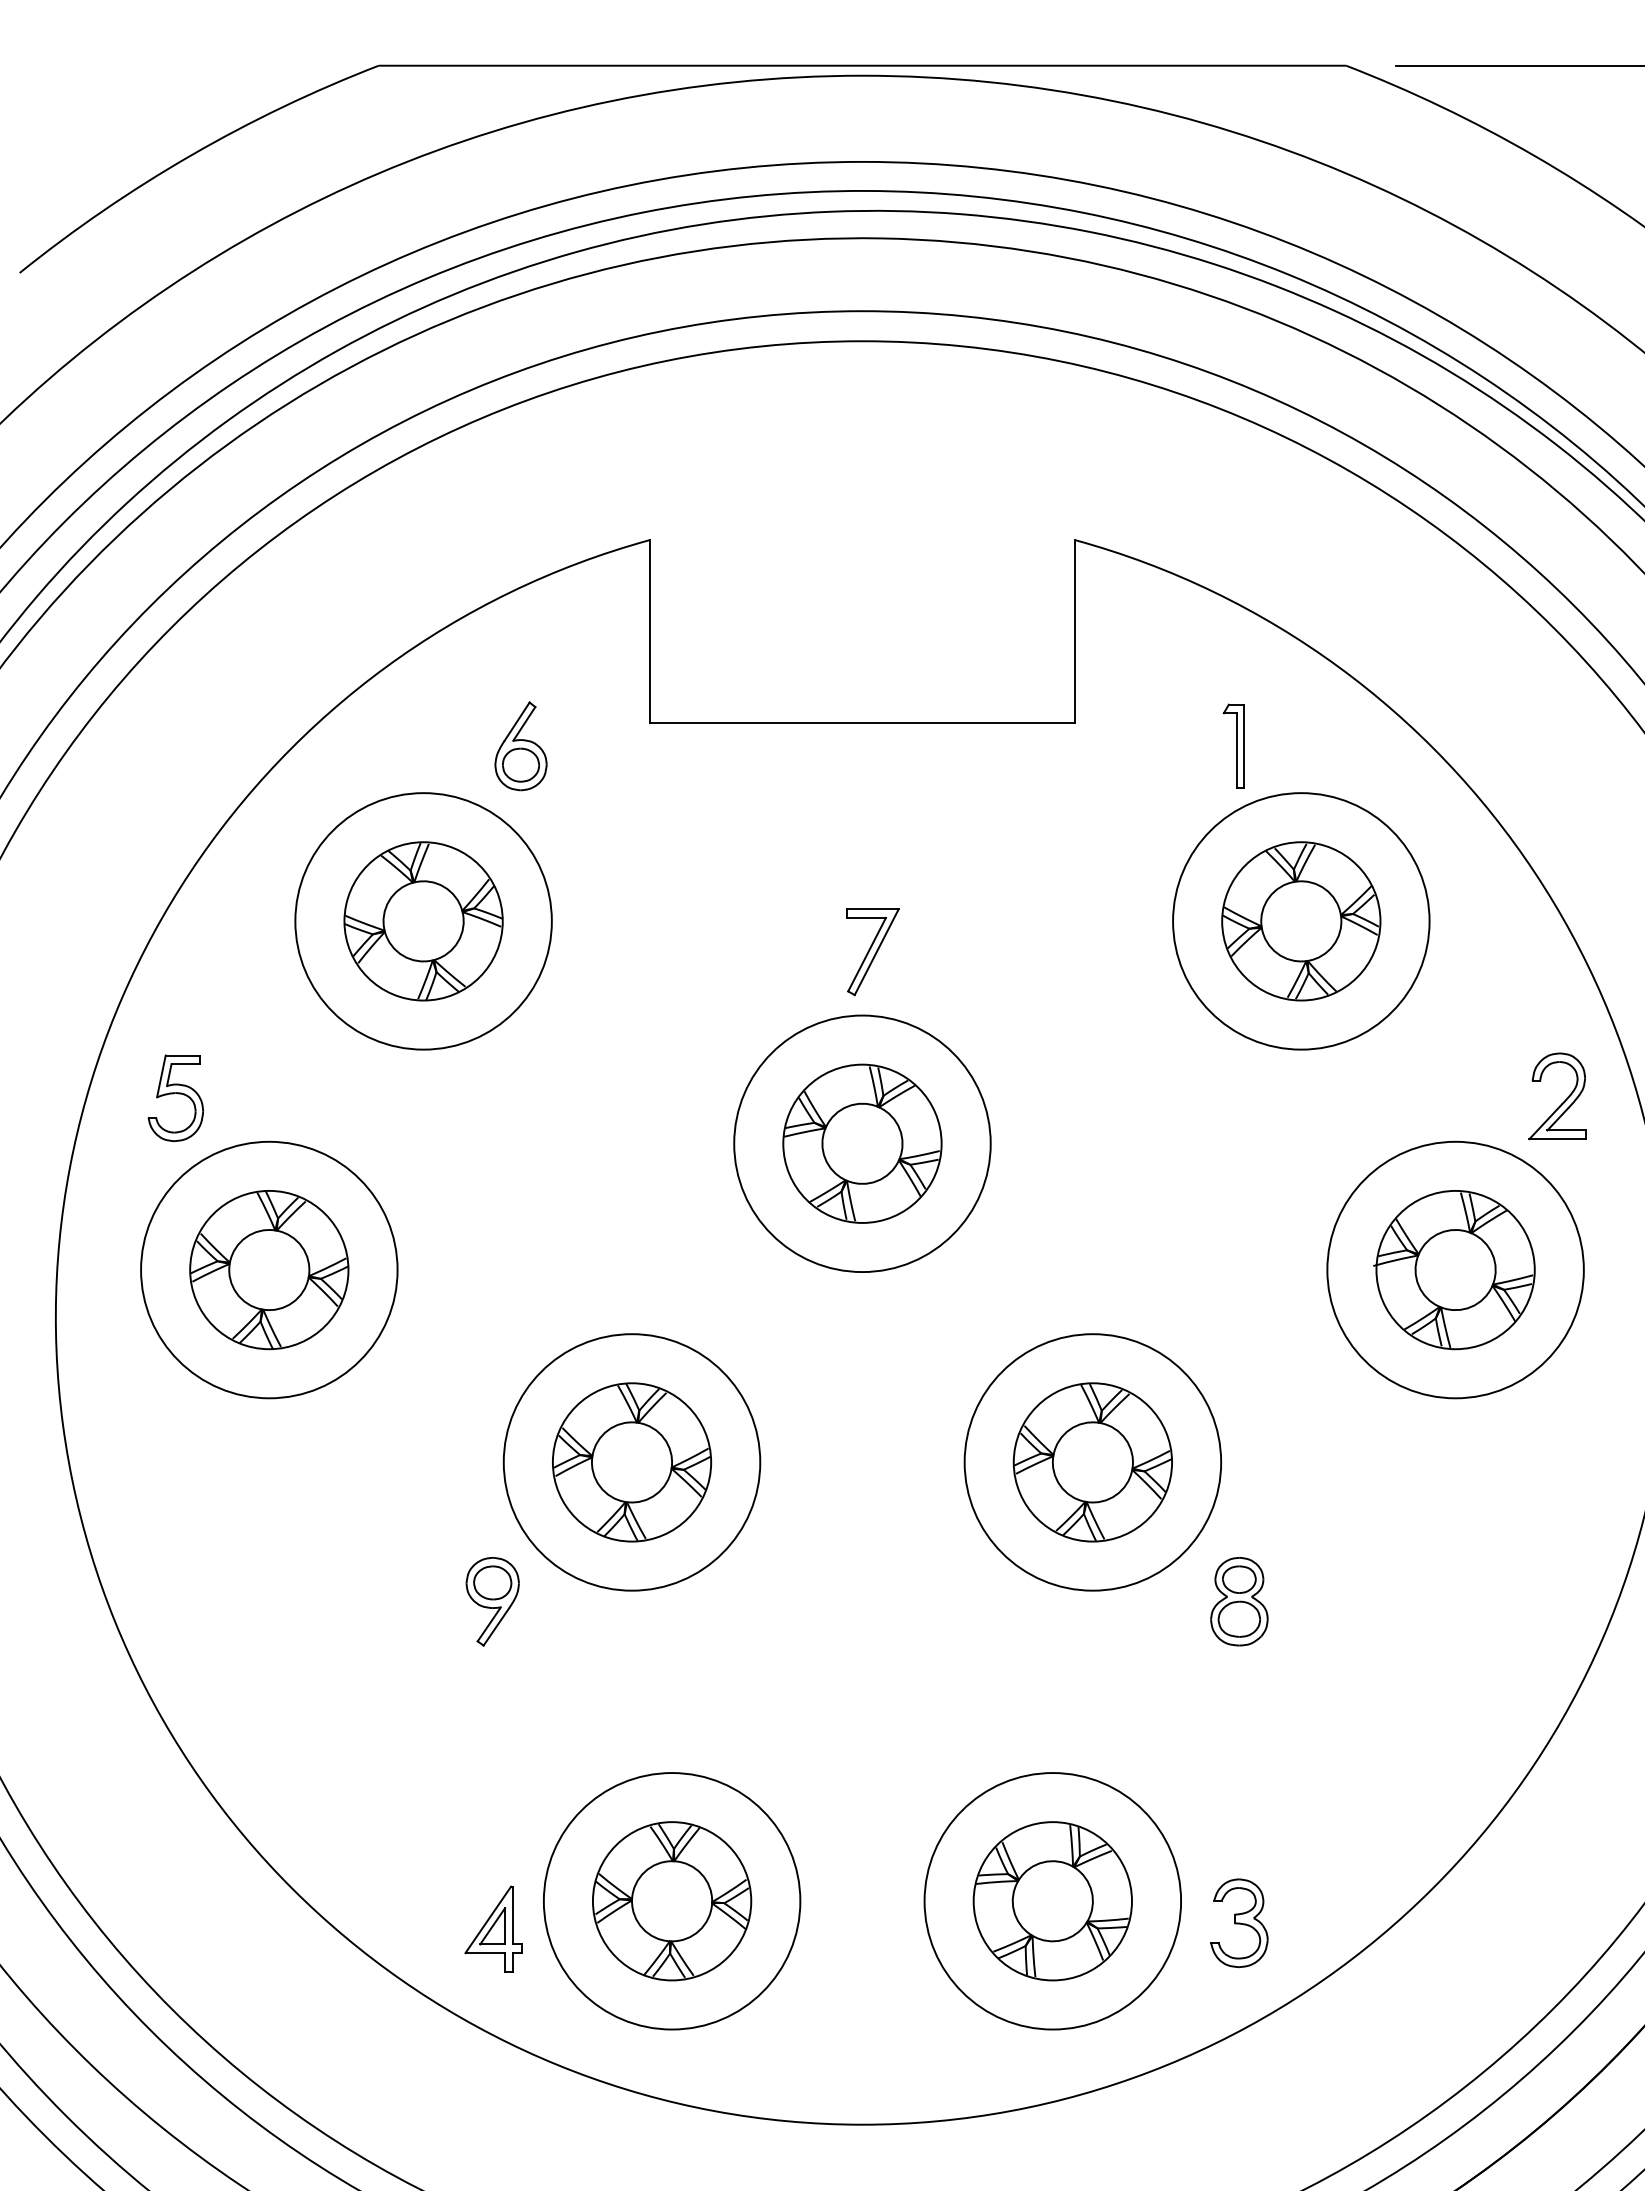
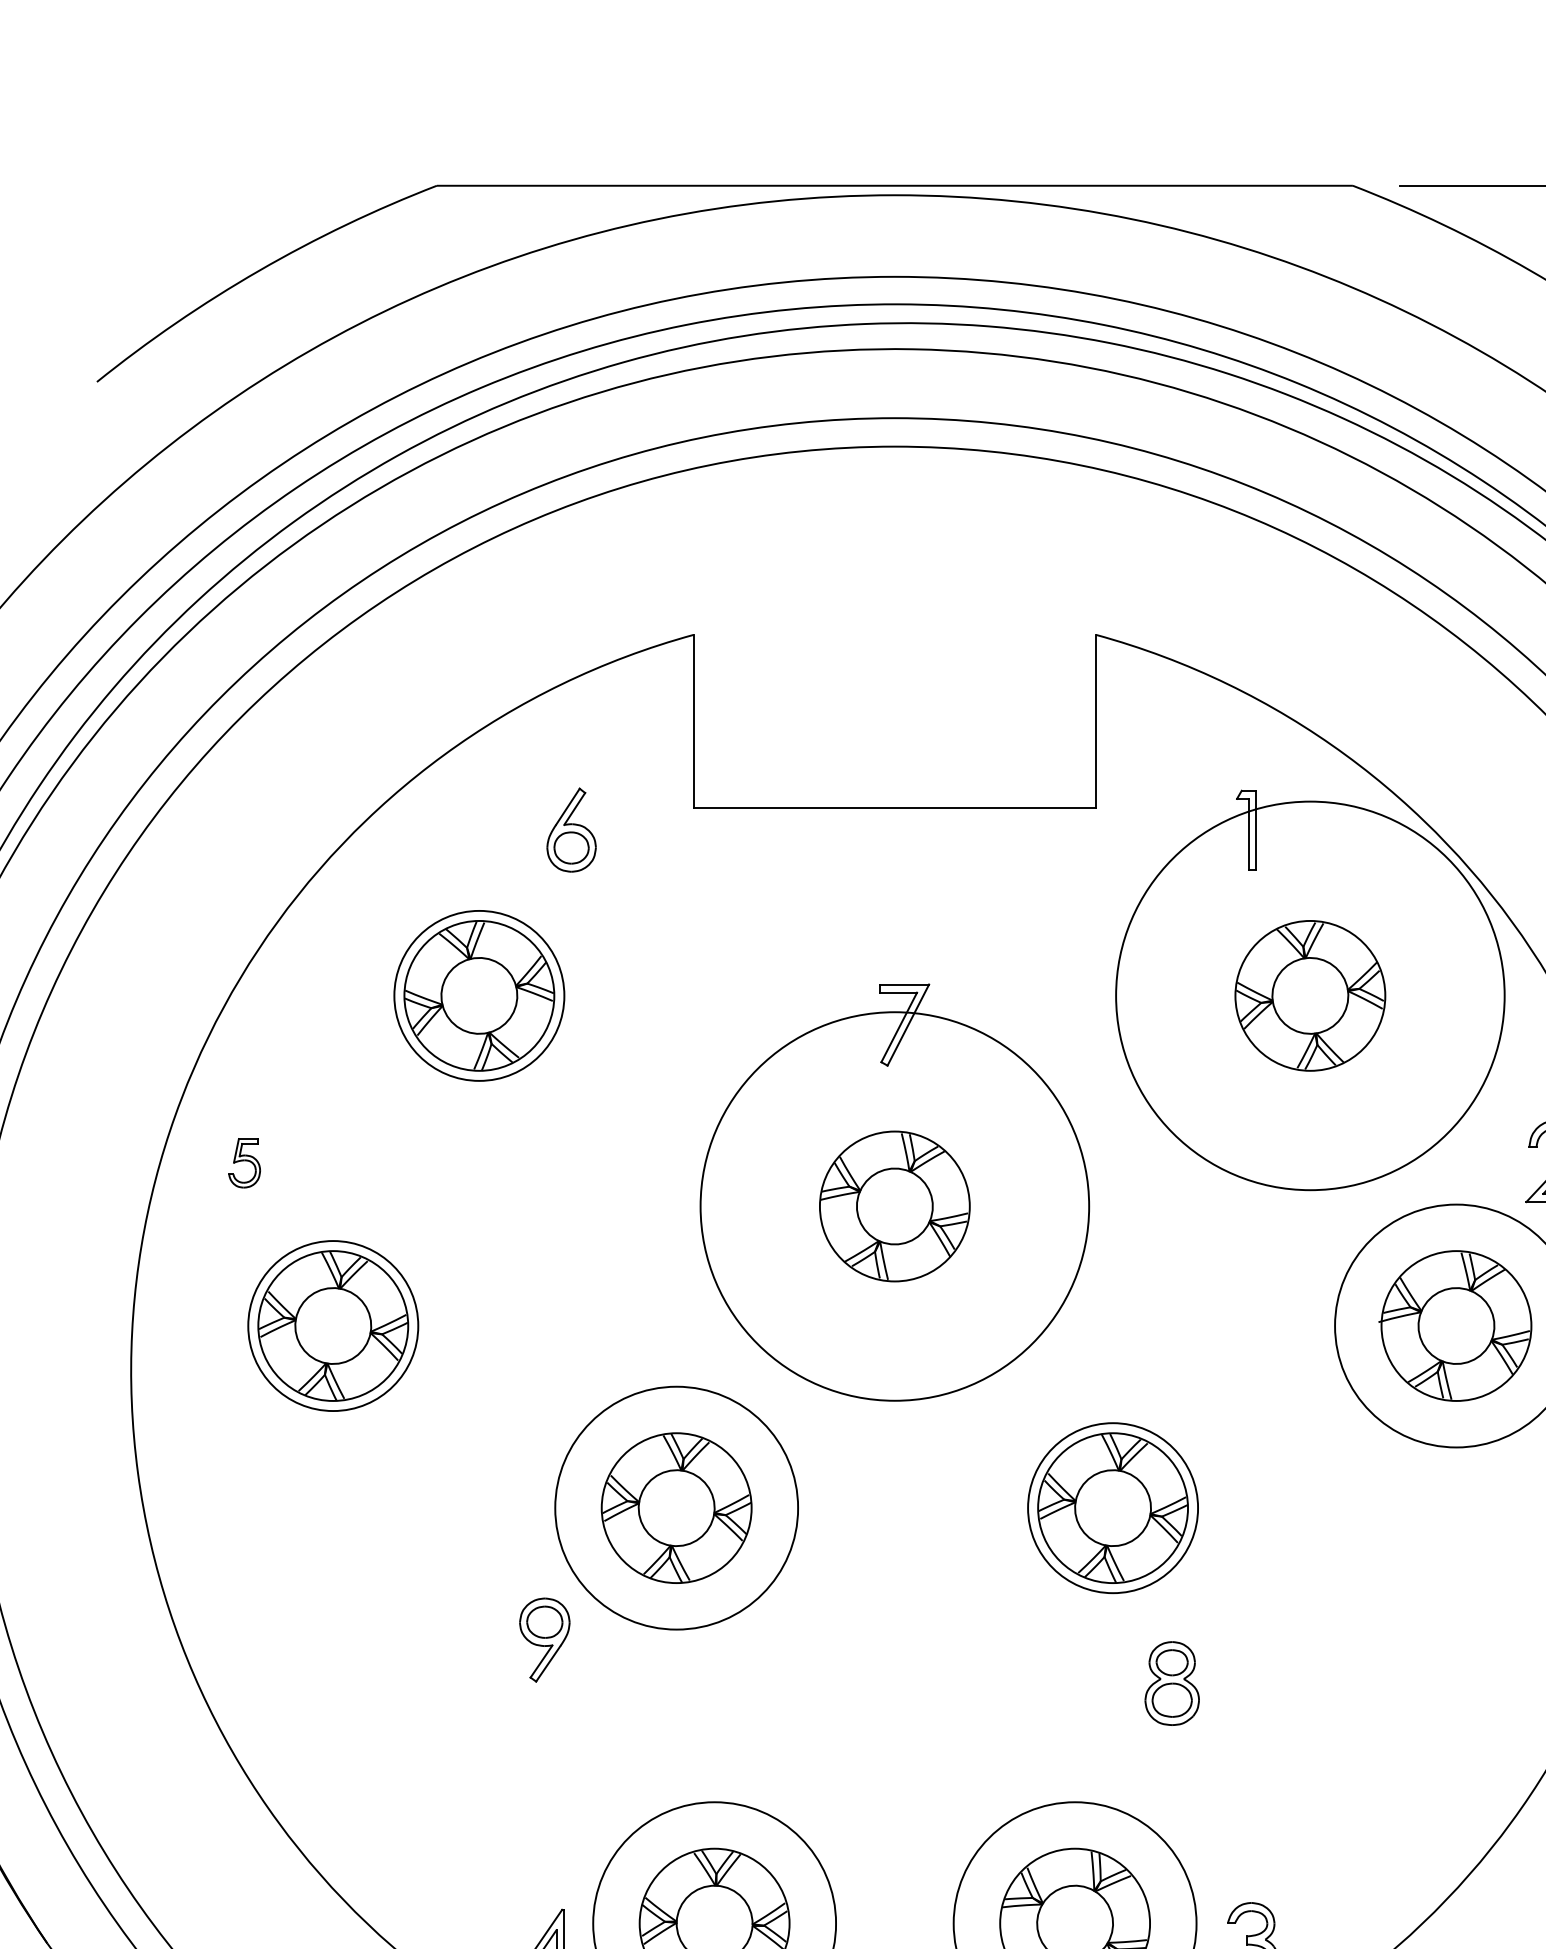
circle: (423, 921) -> (479, 996), size x0.7
circle: (1301, 921) -> (1310, 996), size x1.6
part: (175, 1097) -> (244, 1162), size x0.6
circle: (862, 1143) -> (894, 1206), size x1.6
circle: (269, 1269) -> (333, 1325), size x0.7
circle: (1092, 1462) -> (1112, 1508), size x0.7
part: (1239, 1601) -> (1172, 1683), moved

